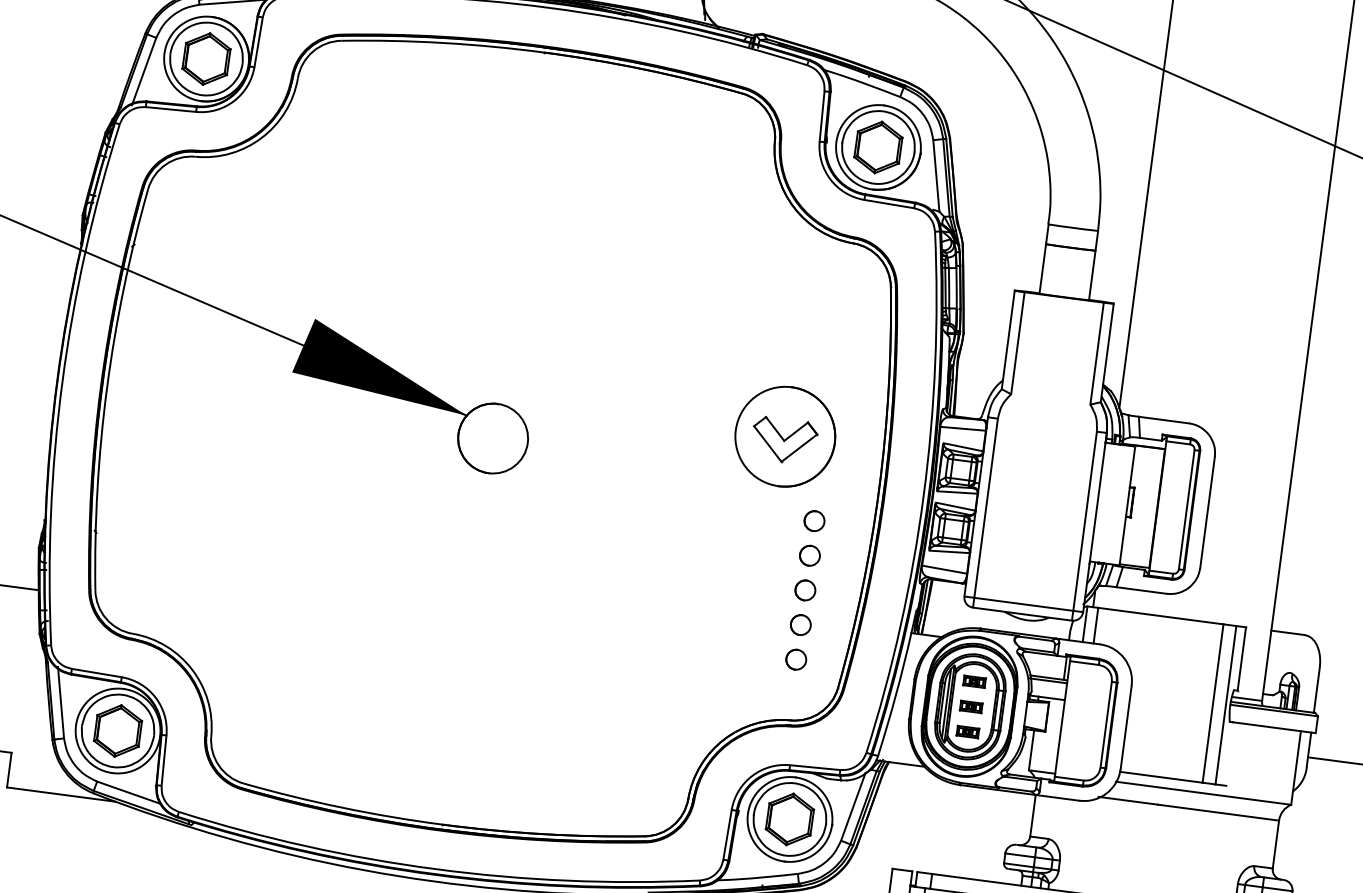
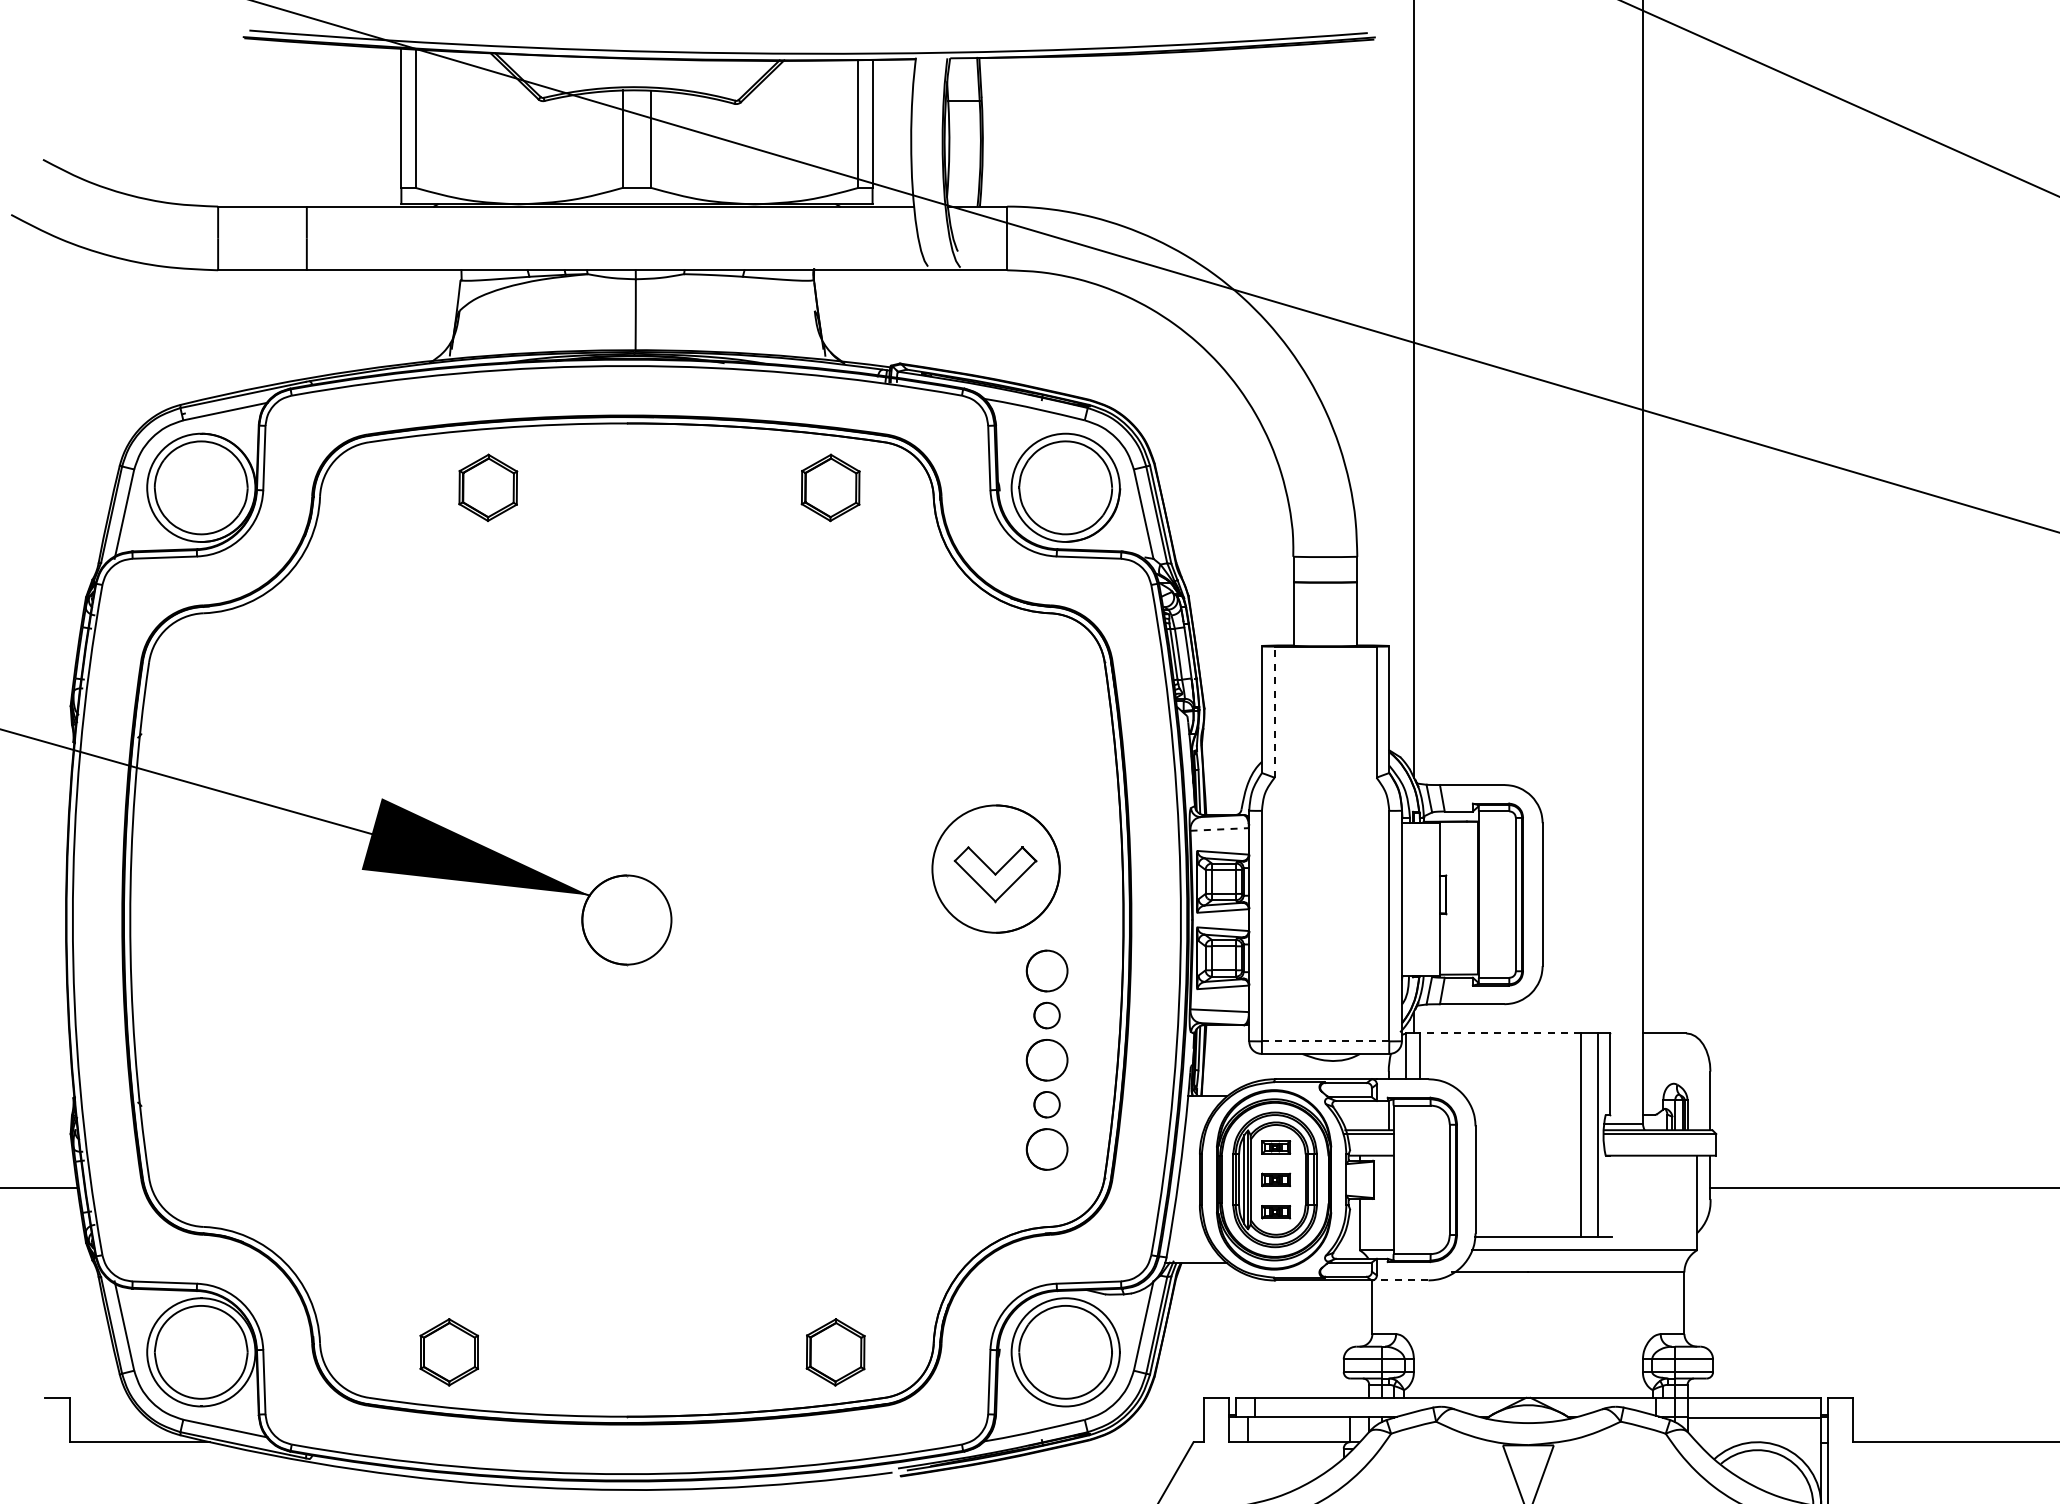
part: (206, 58) -> (488, 487), moved
part: (878, 147) -> (830, 487), moved
line: (1017, 343) -> (1274, 712), solid -> dashed
line: (963, 428) -> (1220, 829), solid -> dashed
circle: (814, 520) -> (1046, 970), size x1.6
circle: (805, 589) -> (1046, 1059), size x1.6
line: (1023, 604) -> (1325, 1041), solid -> dashed
line: (1160, 616) -> (1500, 1033), solid -> dashed
circle: (795, 659) -> (1046, 1148), size x1.6
part: (117, 731) -> (448, 1352), moved
line: (1056, 797) -> (1399, 1280), solid -> dashed
part: (789, 819) -> (835, 1352), moved

